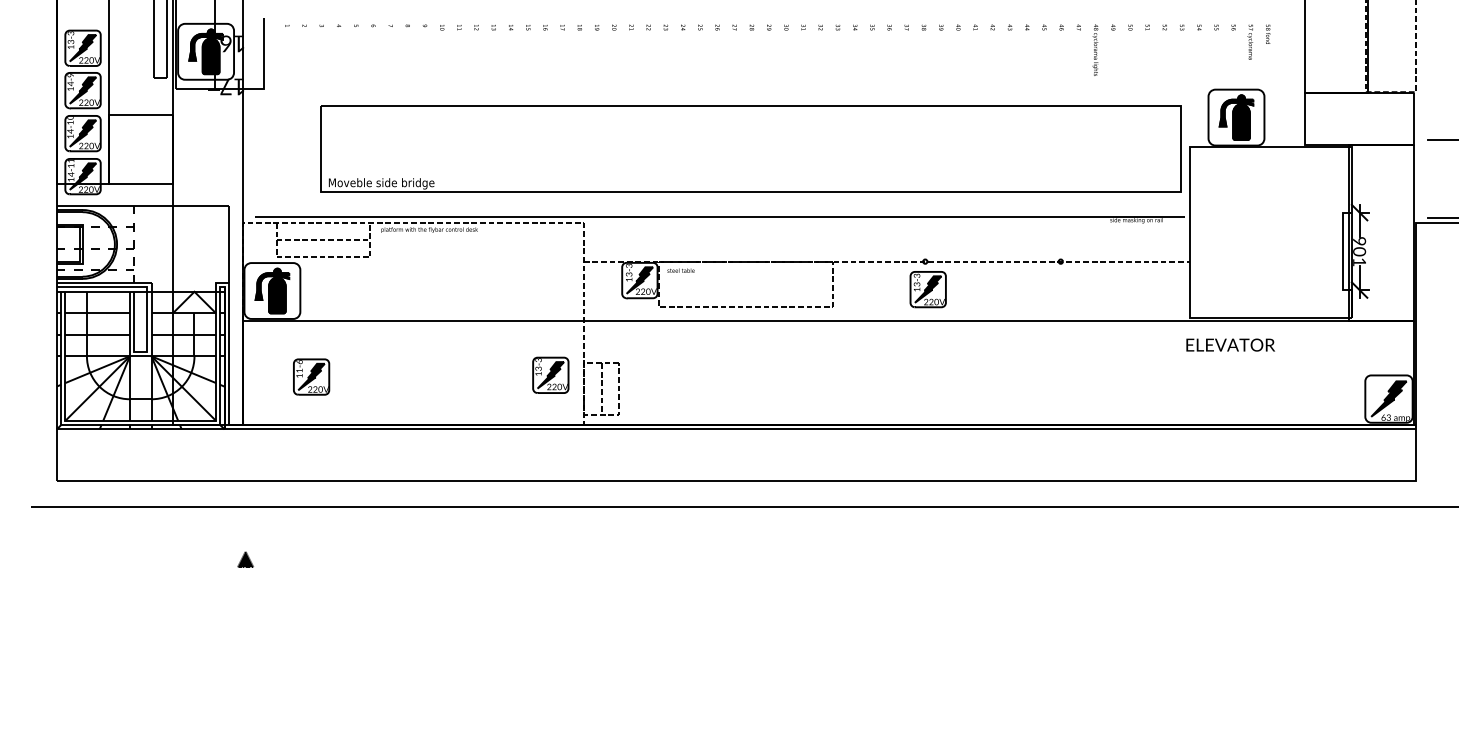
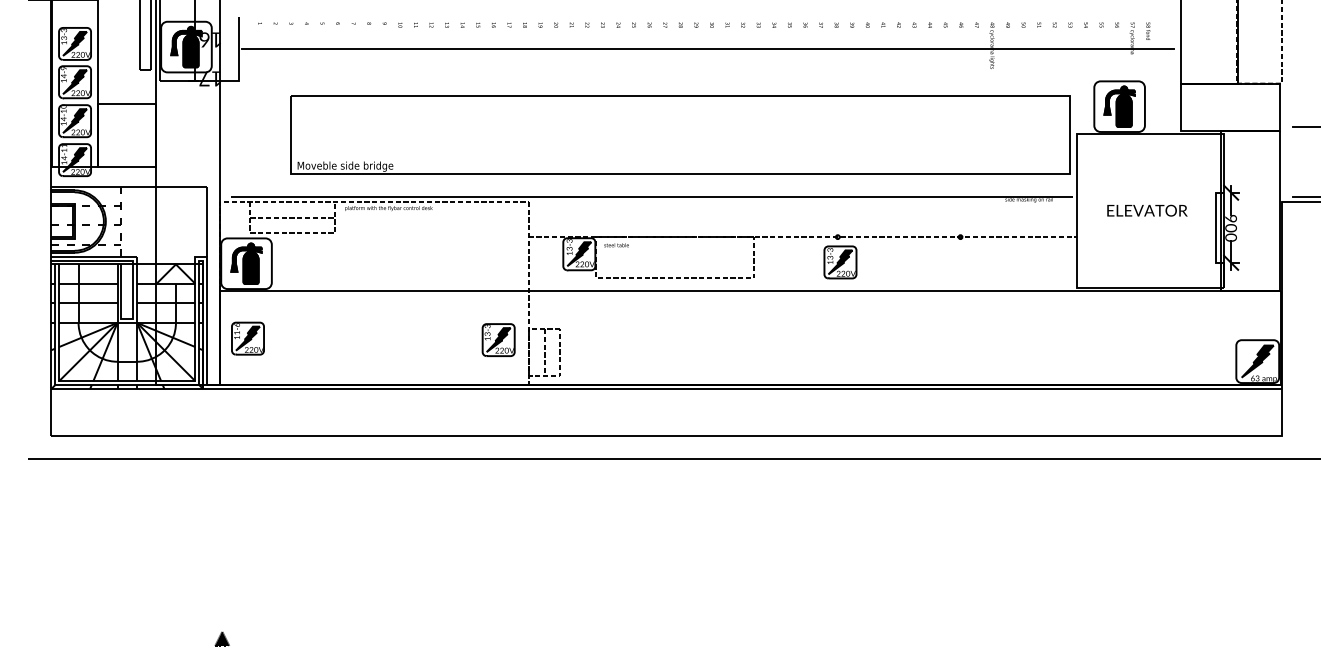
line: (782, 54) -> (708, 49), added
text: (1358, 262) -> (1230, 237), 901 -> 900
text: (1230, 344) -> (1147, 210), moved
part: (311, 376) -> (247, 338), moved
part: (244, 559) -> (221, 638), moved

